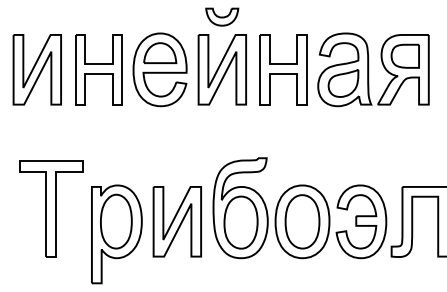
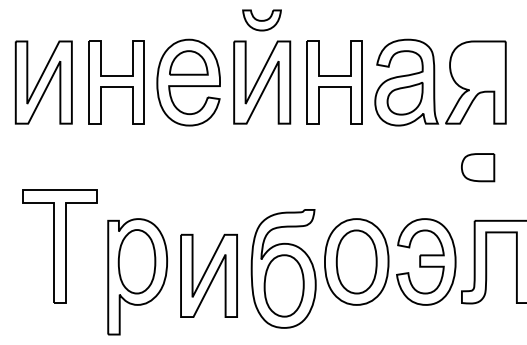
part: (405, 56) -> (478, 167), moved
part: (240, 207) -> (283, 268), moved
part: (176, 221) -> (208, 275), moved

